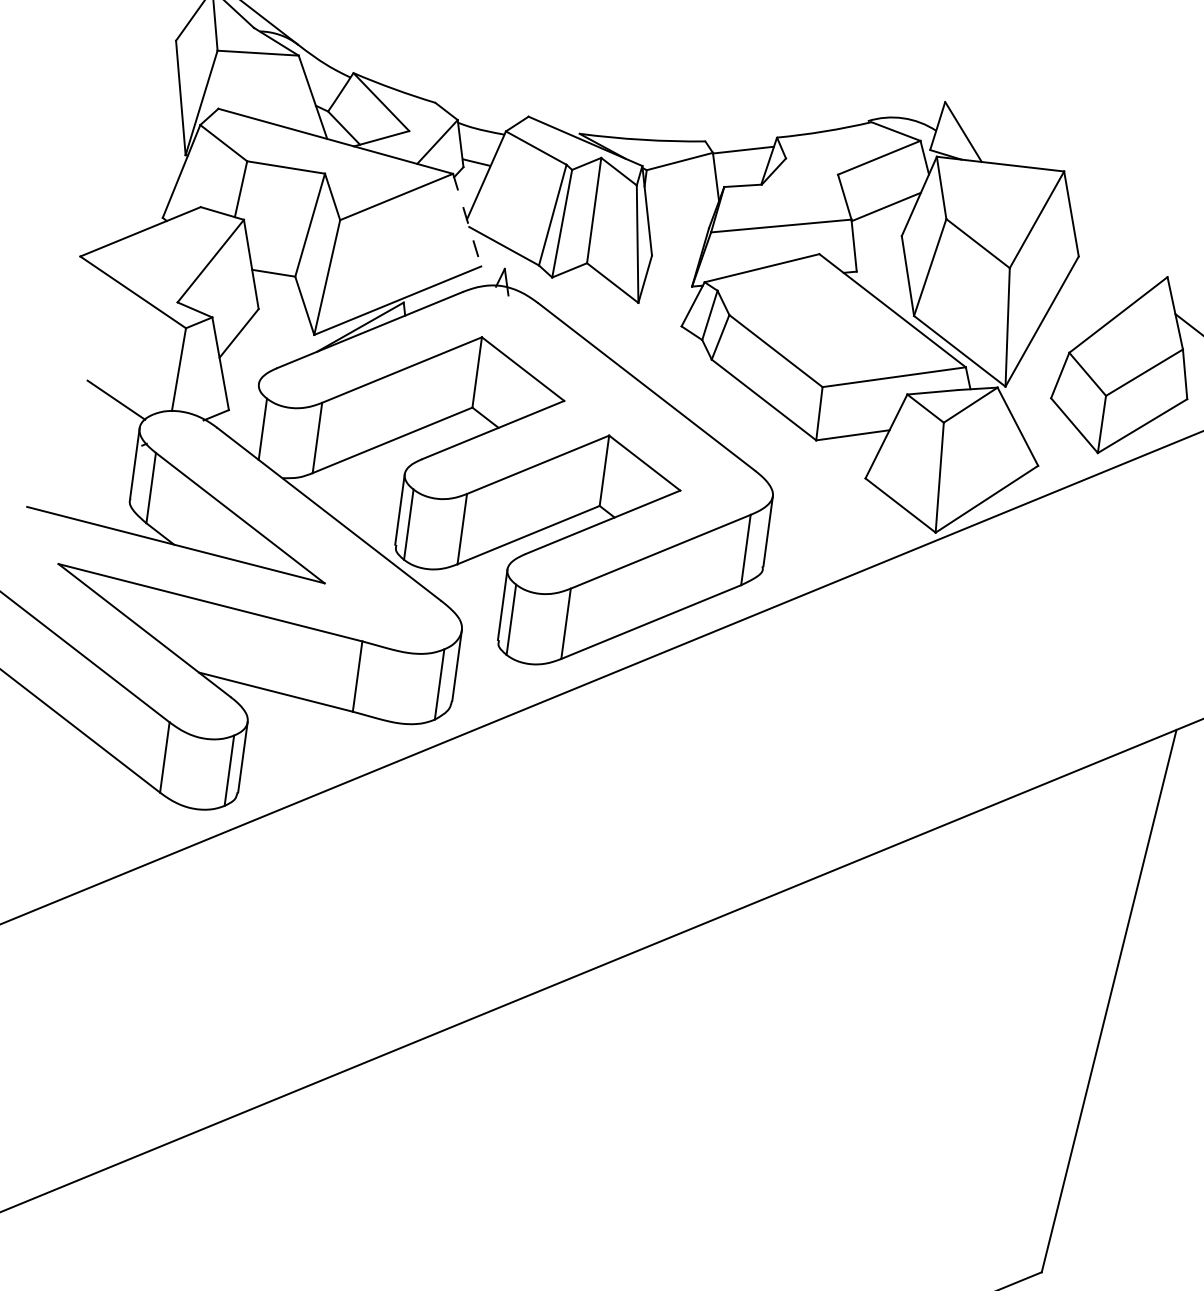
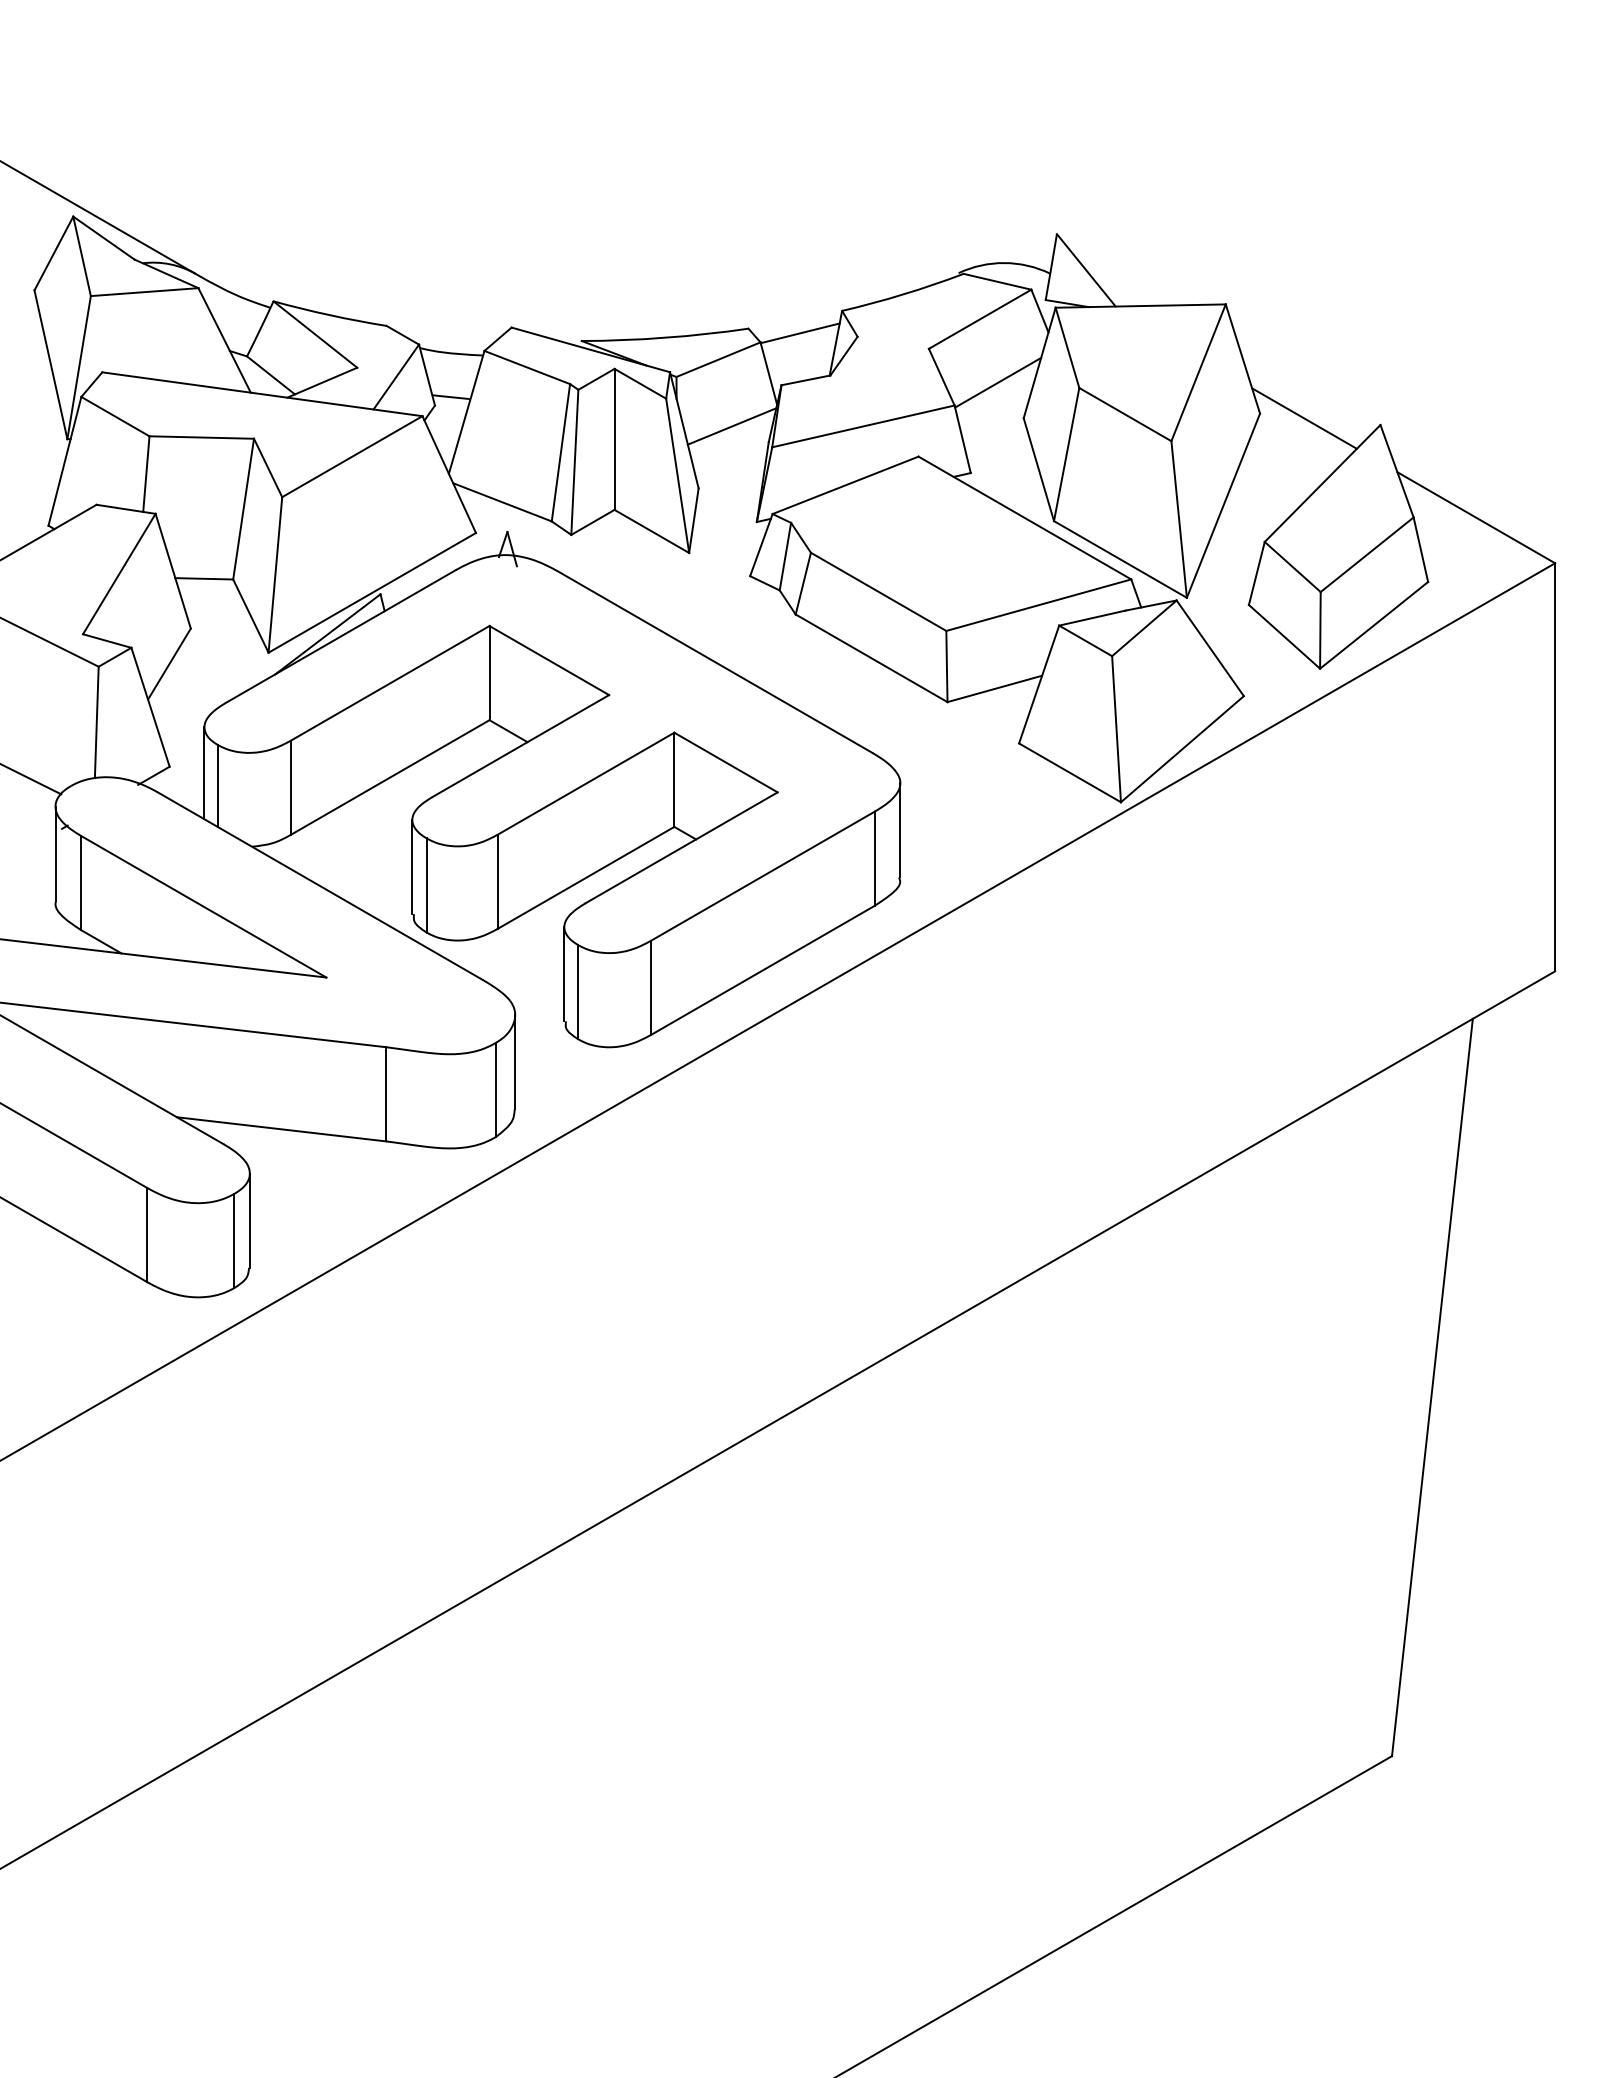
line: (682, 212) -> (731, 426), added
line: (467, 220) -> (449, 475), dashed -> solid
line: (1111, 264) -> (1304, 418), added
line: (254, 418) -> (204, 773), added

